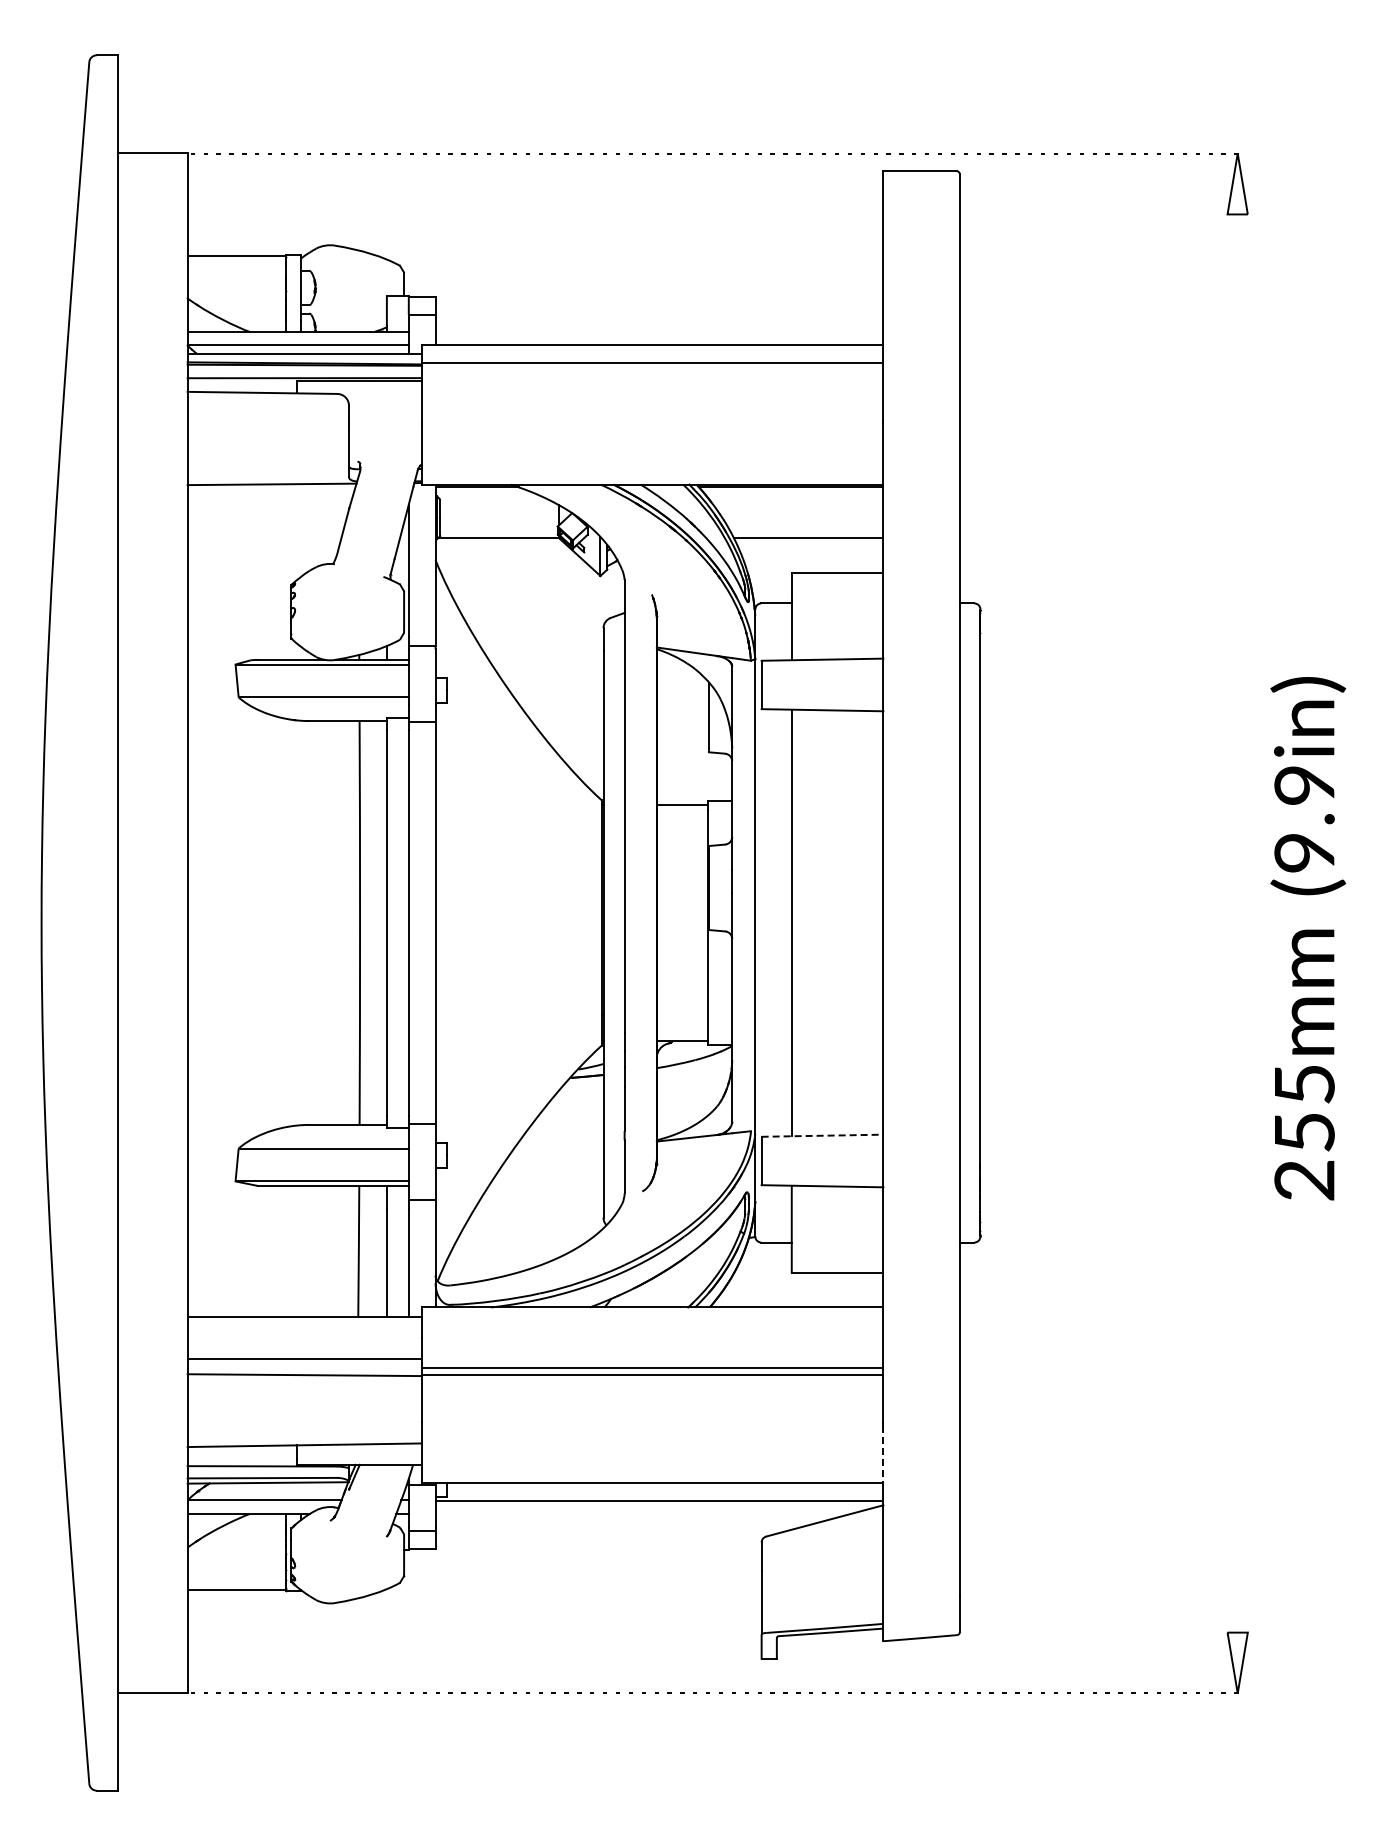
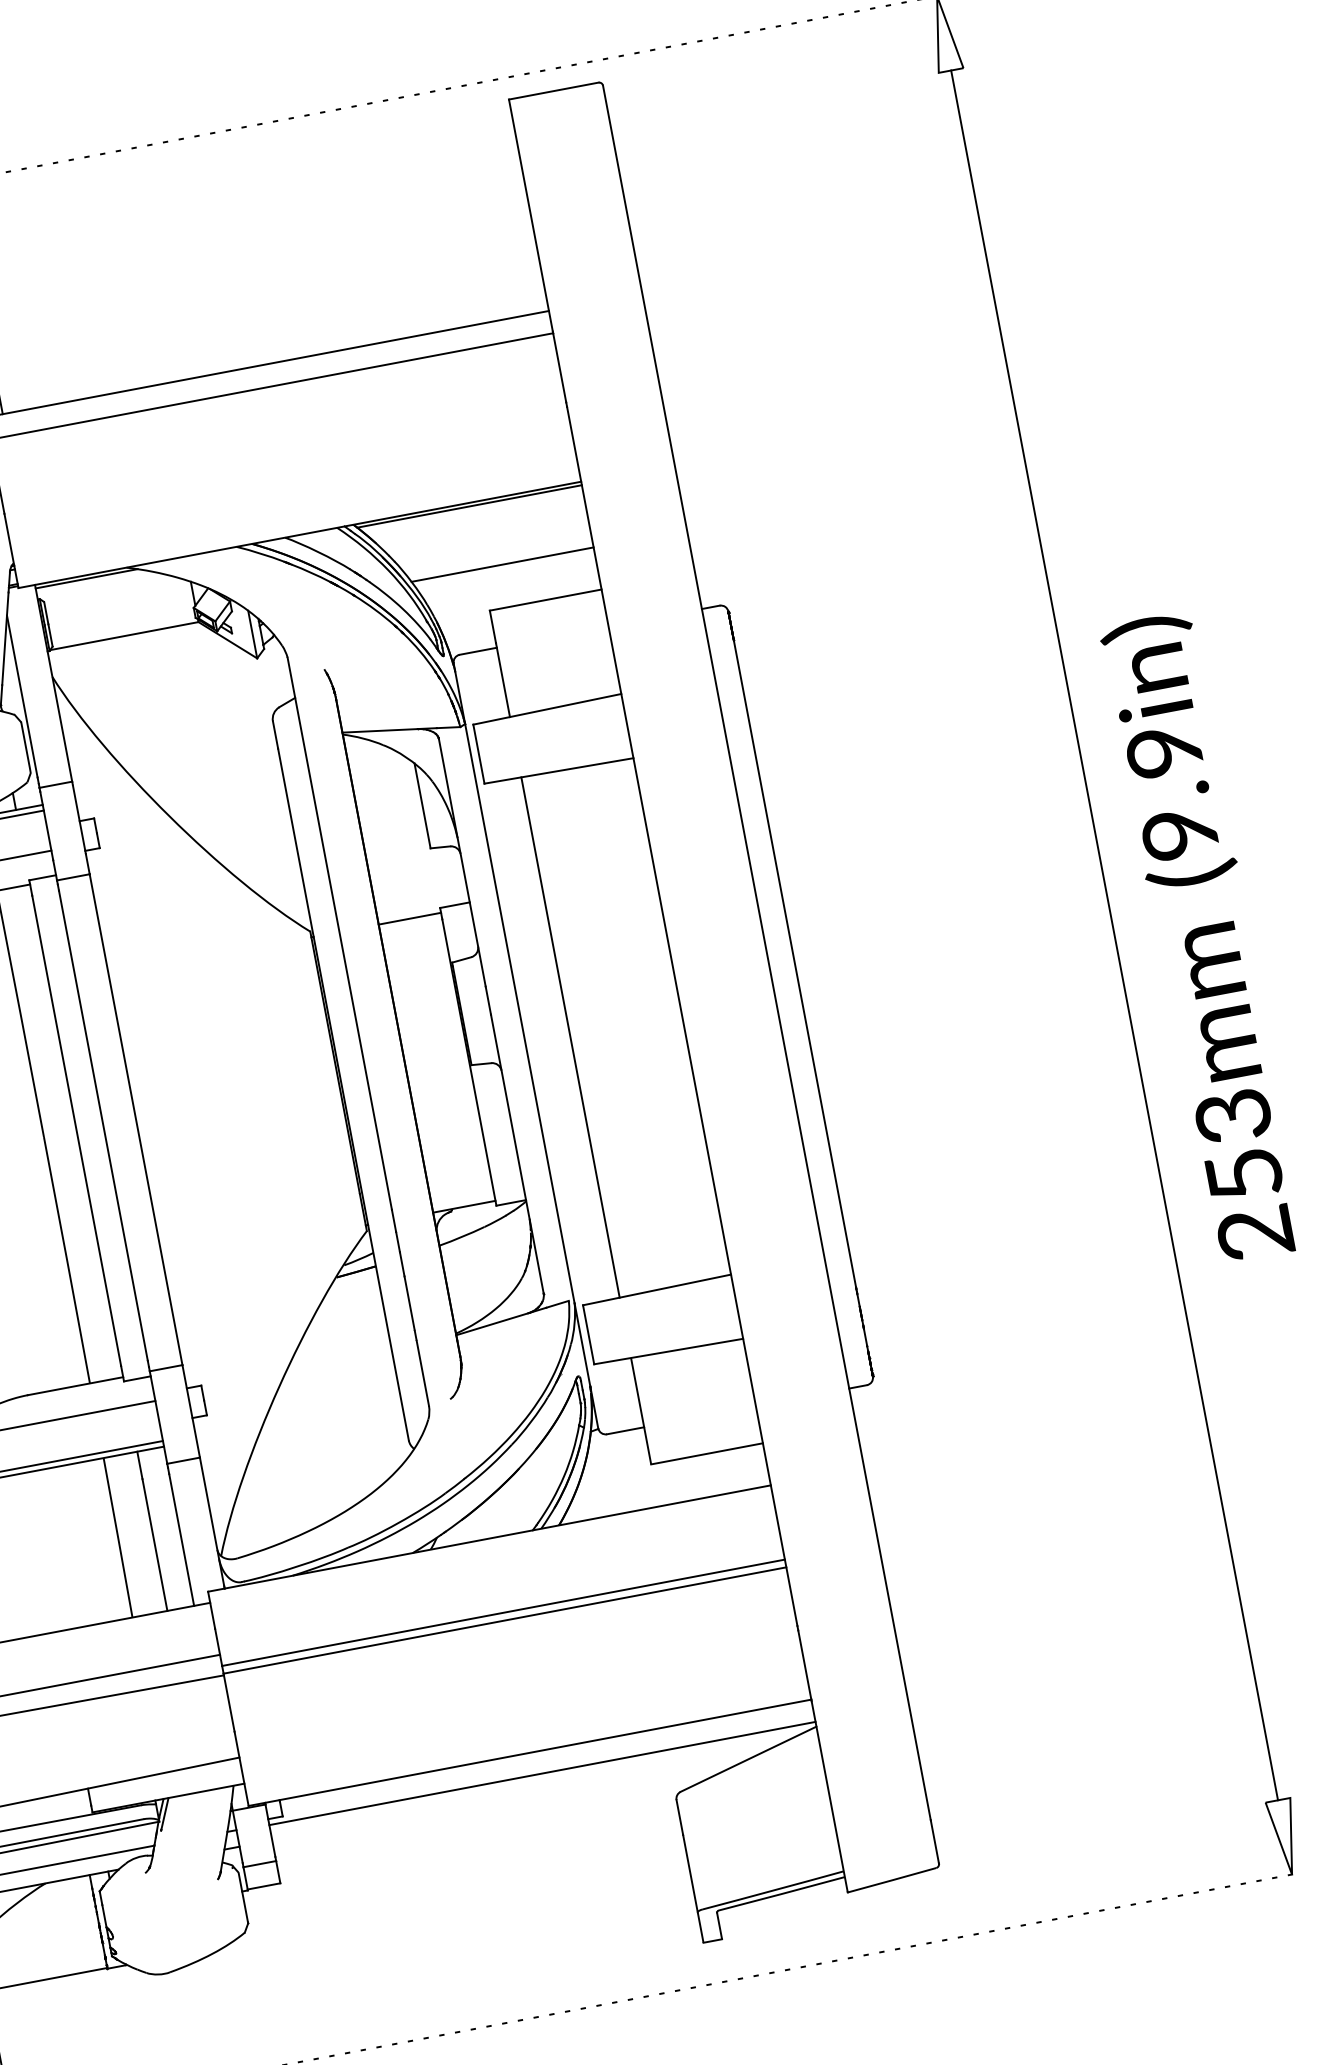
line: (1237, 923) -> (1114, 935), added
text: (1304, 1084) -> (1233, 1116), 255mm -> 253mm
line: (822, 1135) -> (656, 1289), dashed -> solid
line: (883, 1455) -> (805, 1665), dashed -> solid

